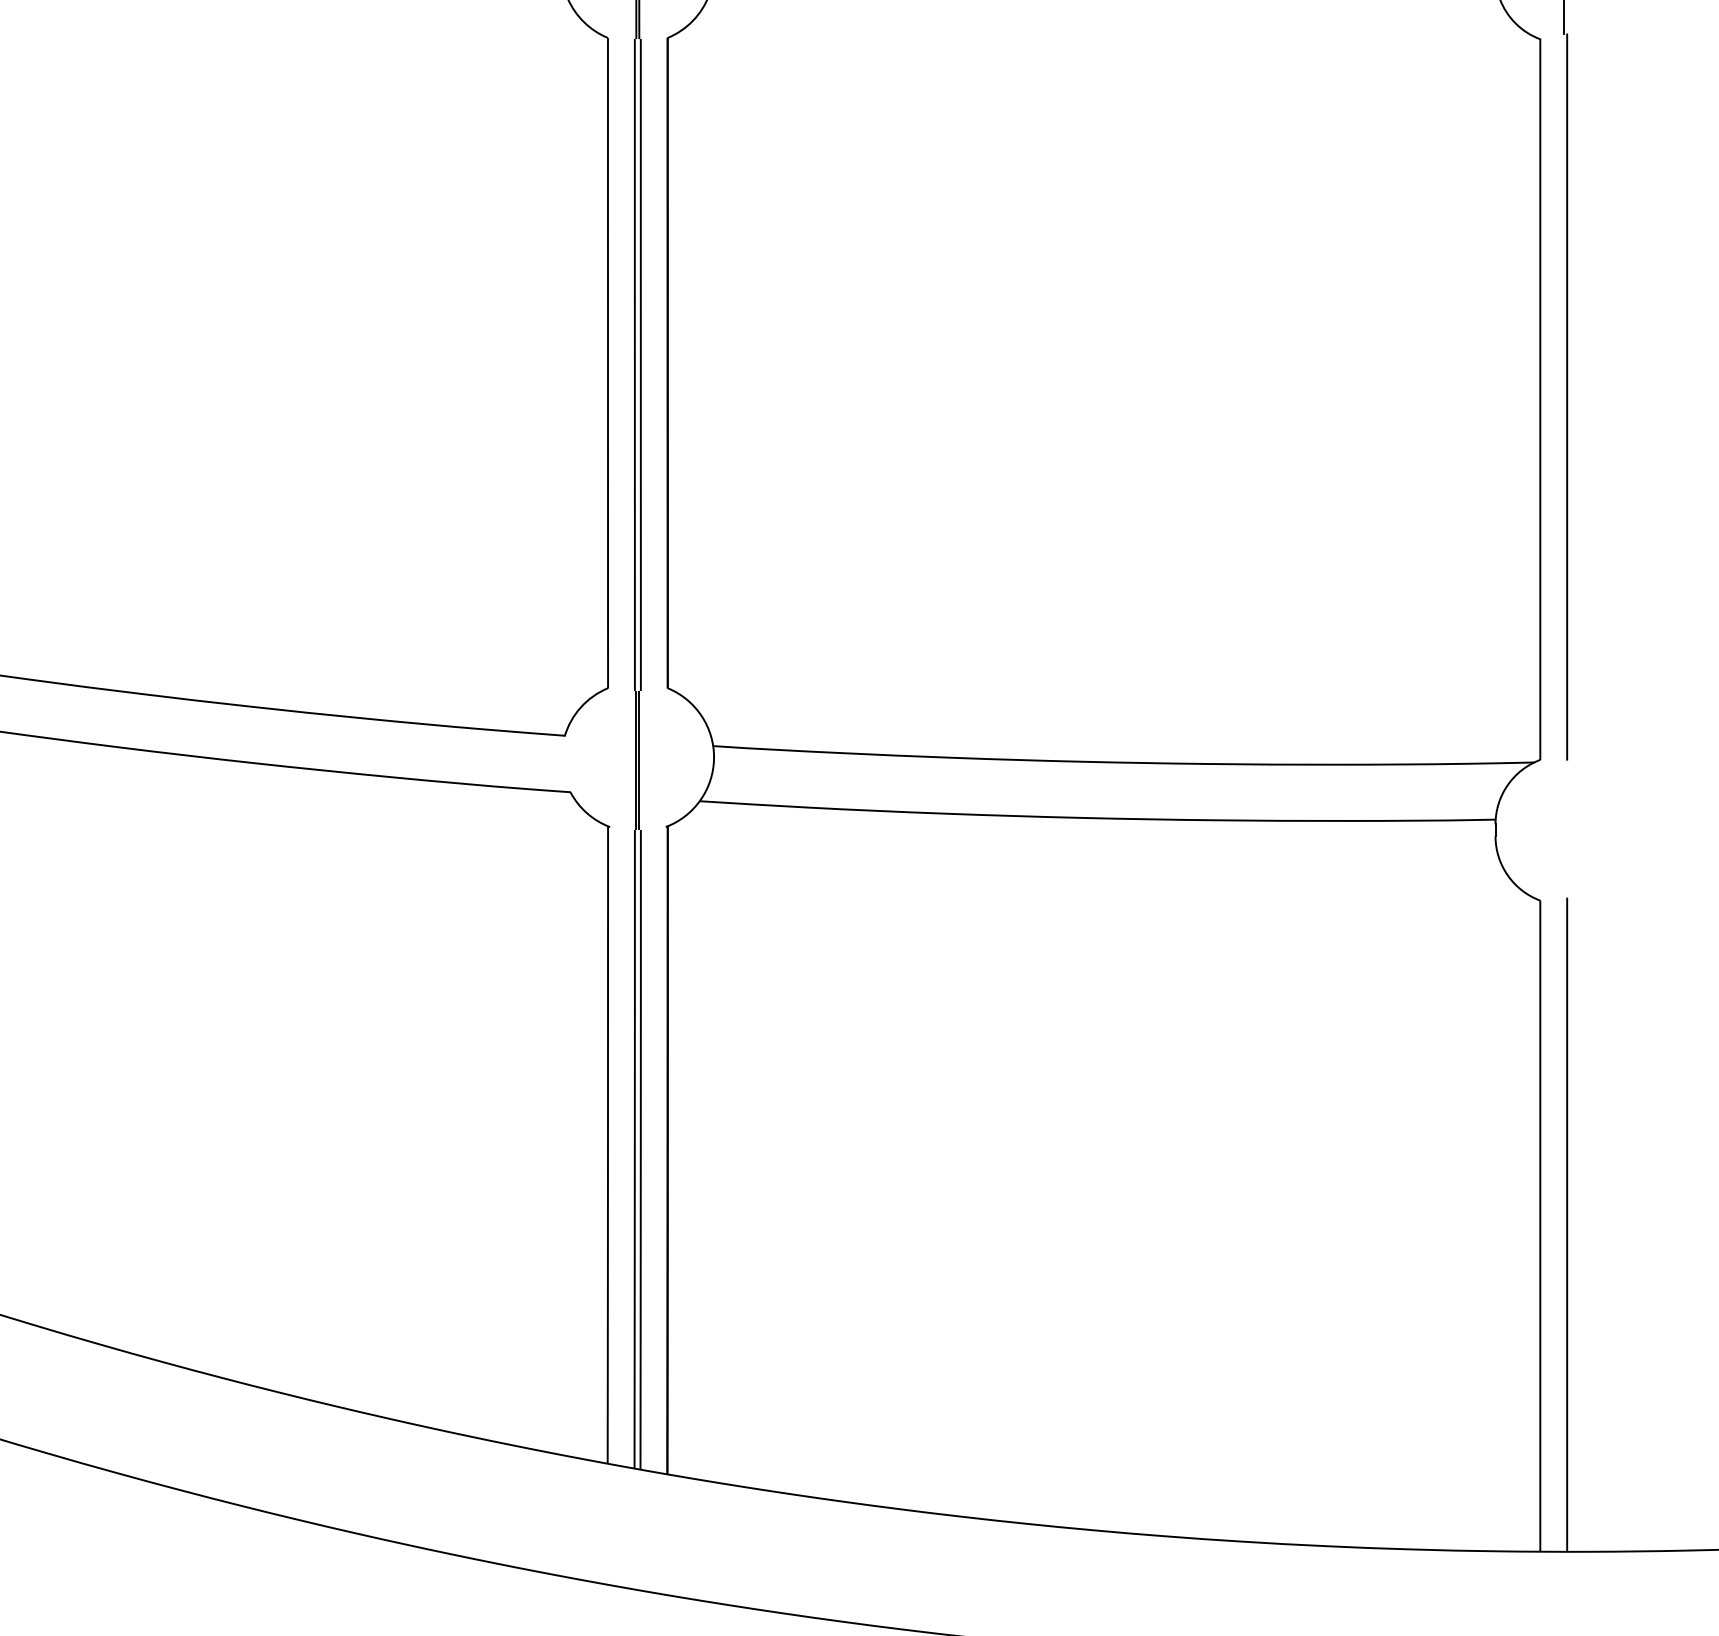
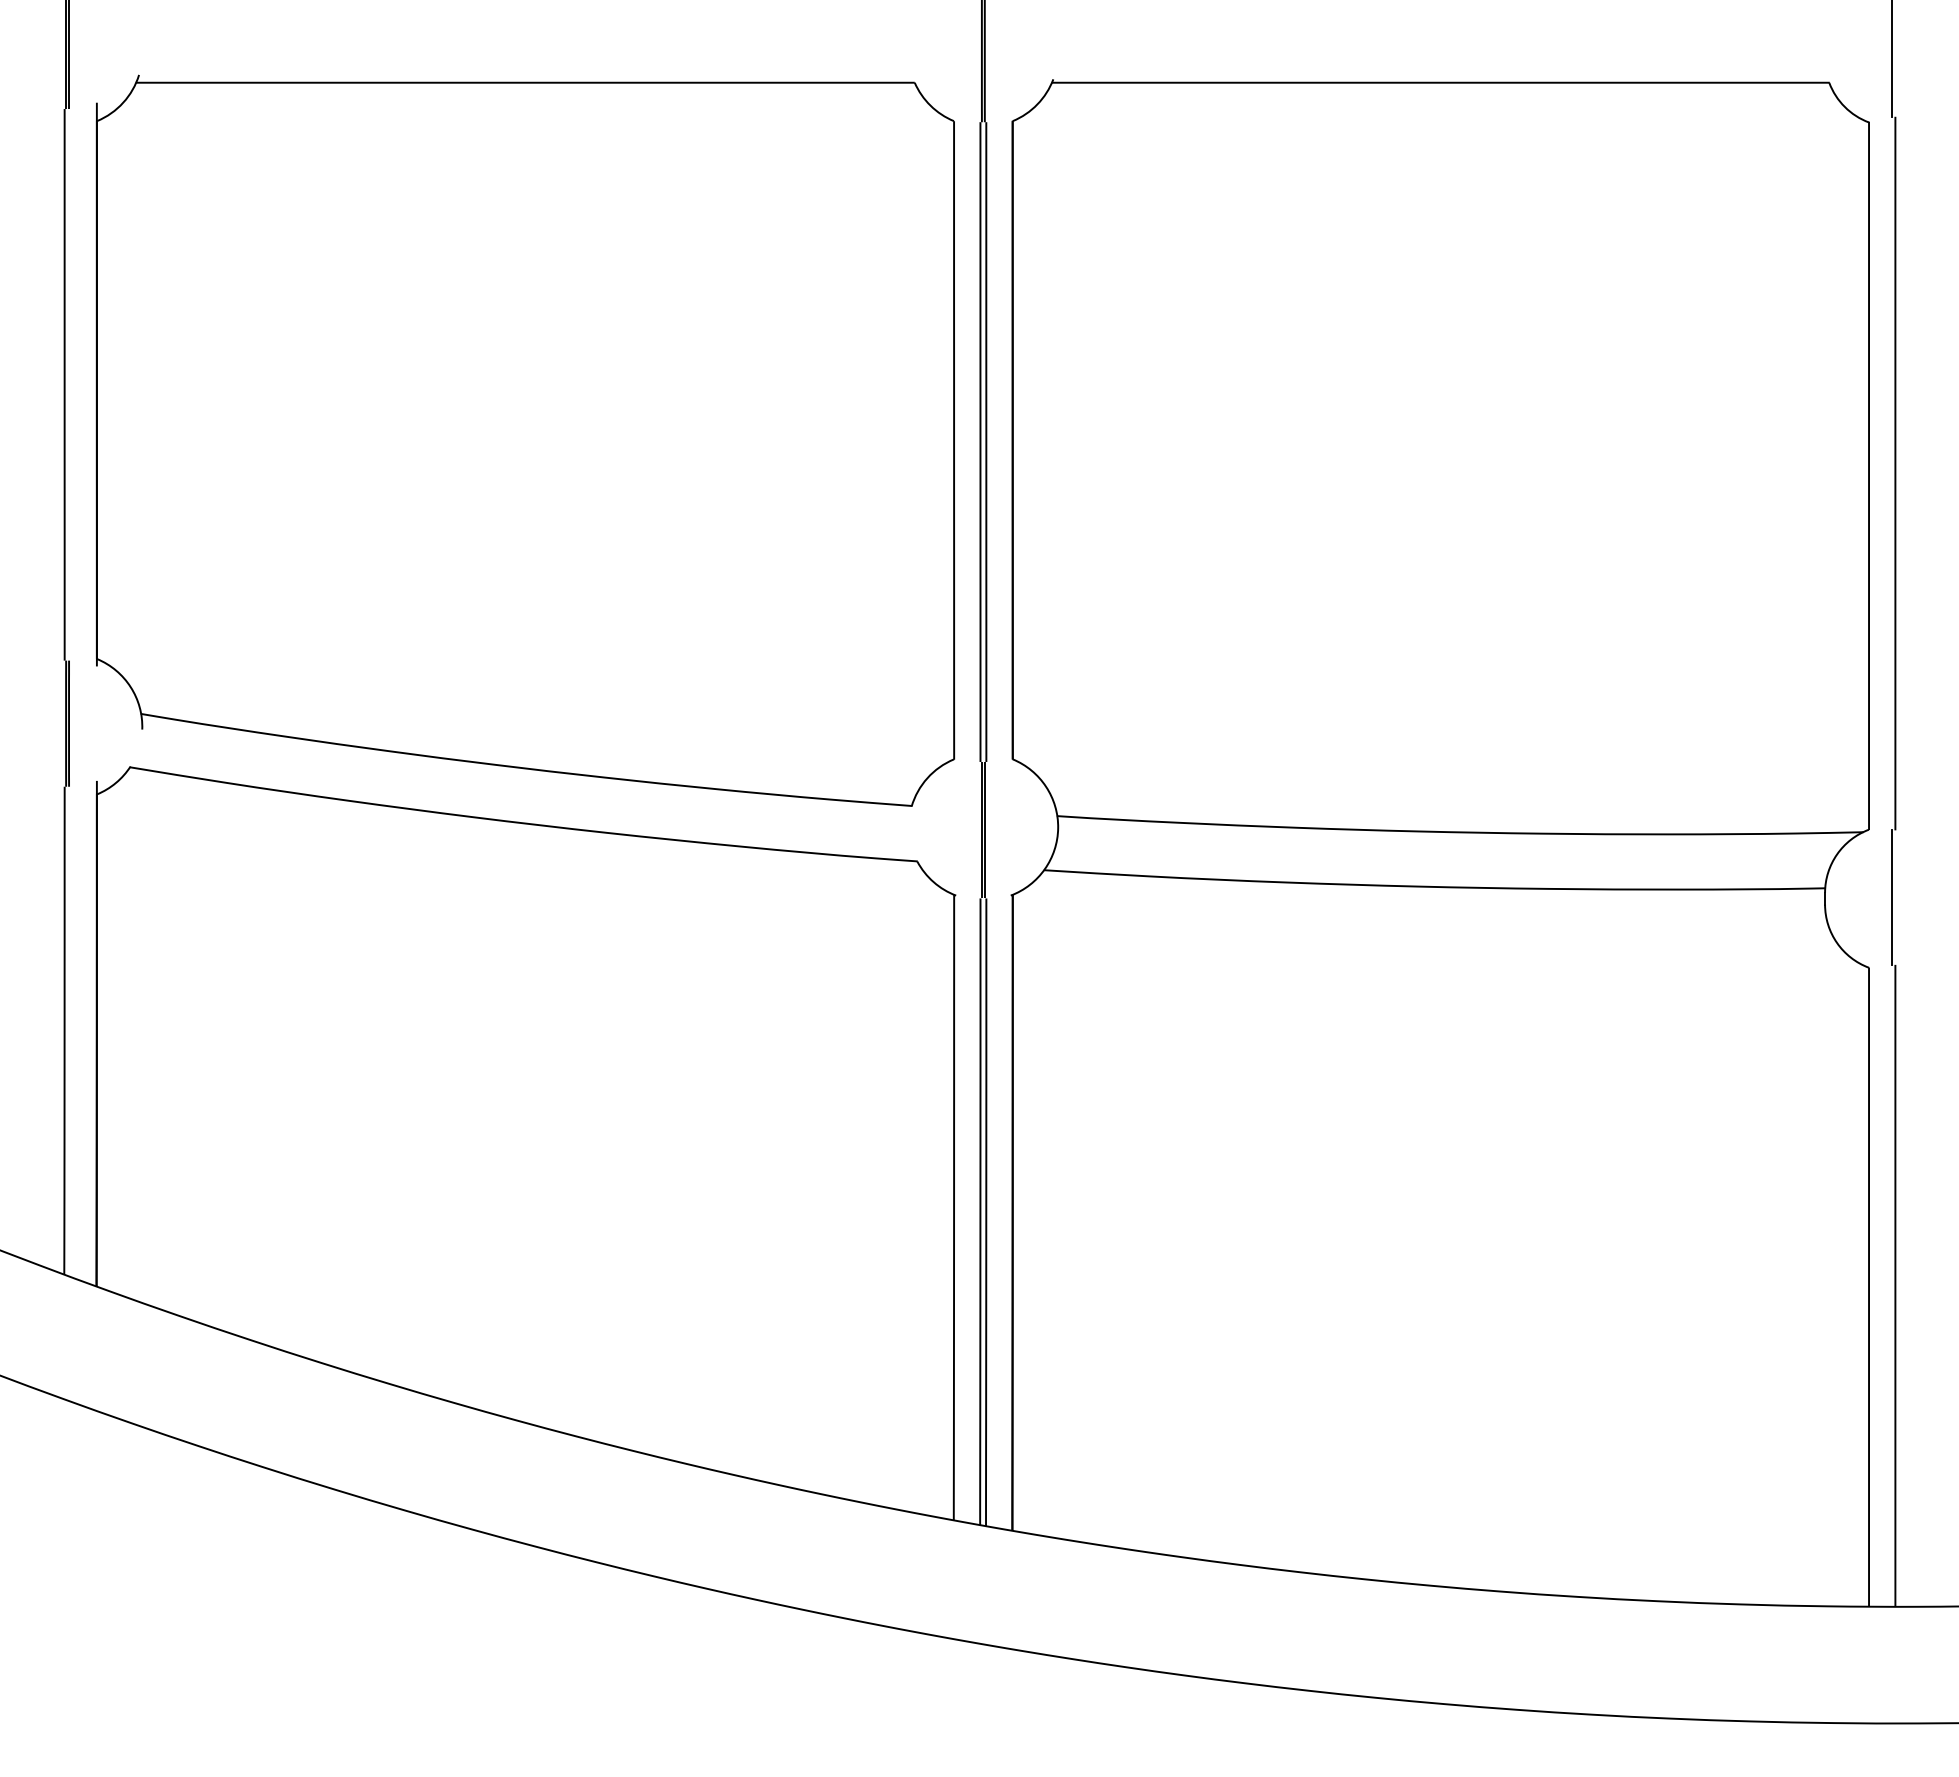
line: (1564, 829) -> (1892, 897), added

